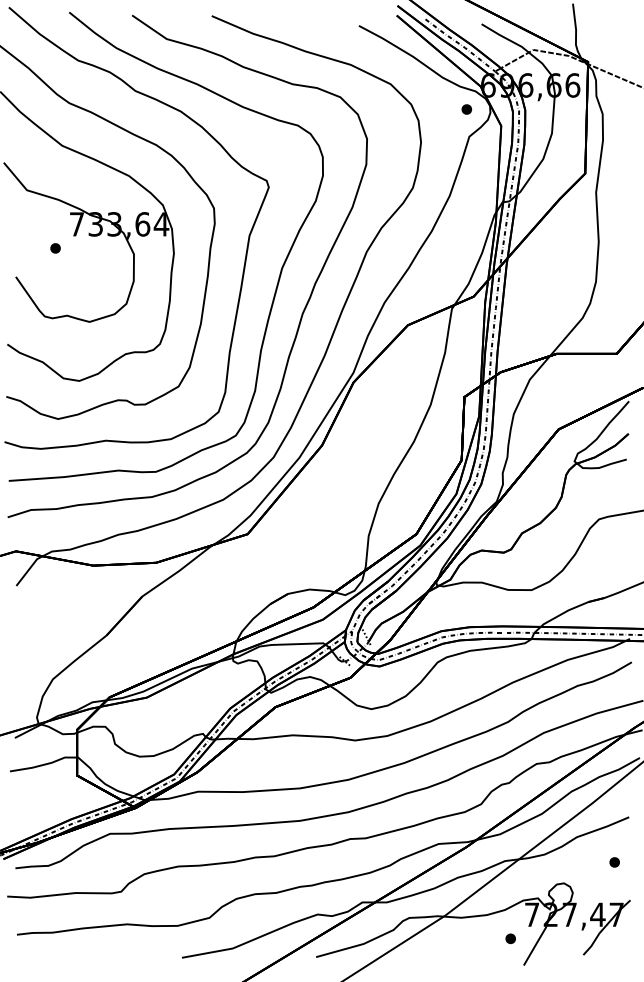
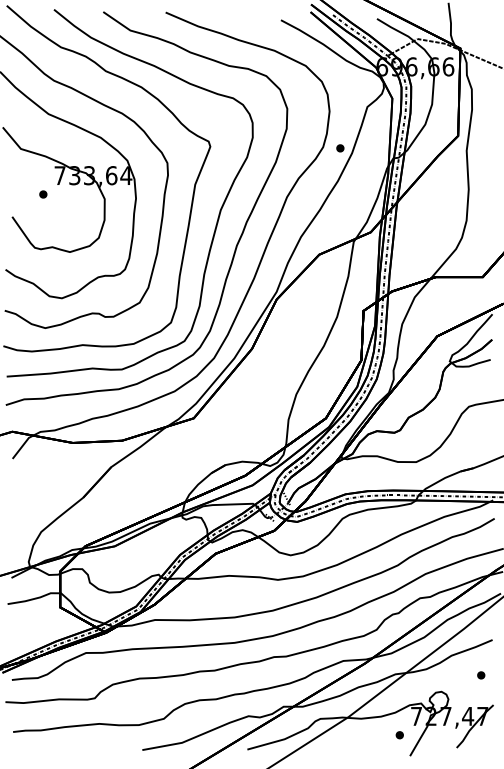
part: (466, 109) -> (340, 148), moved

